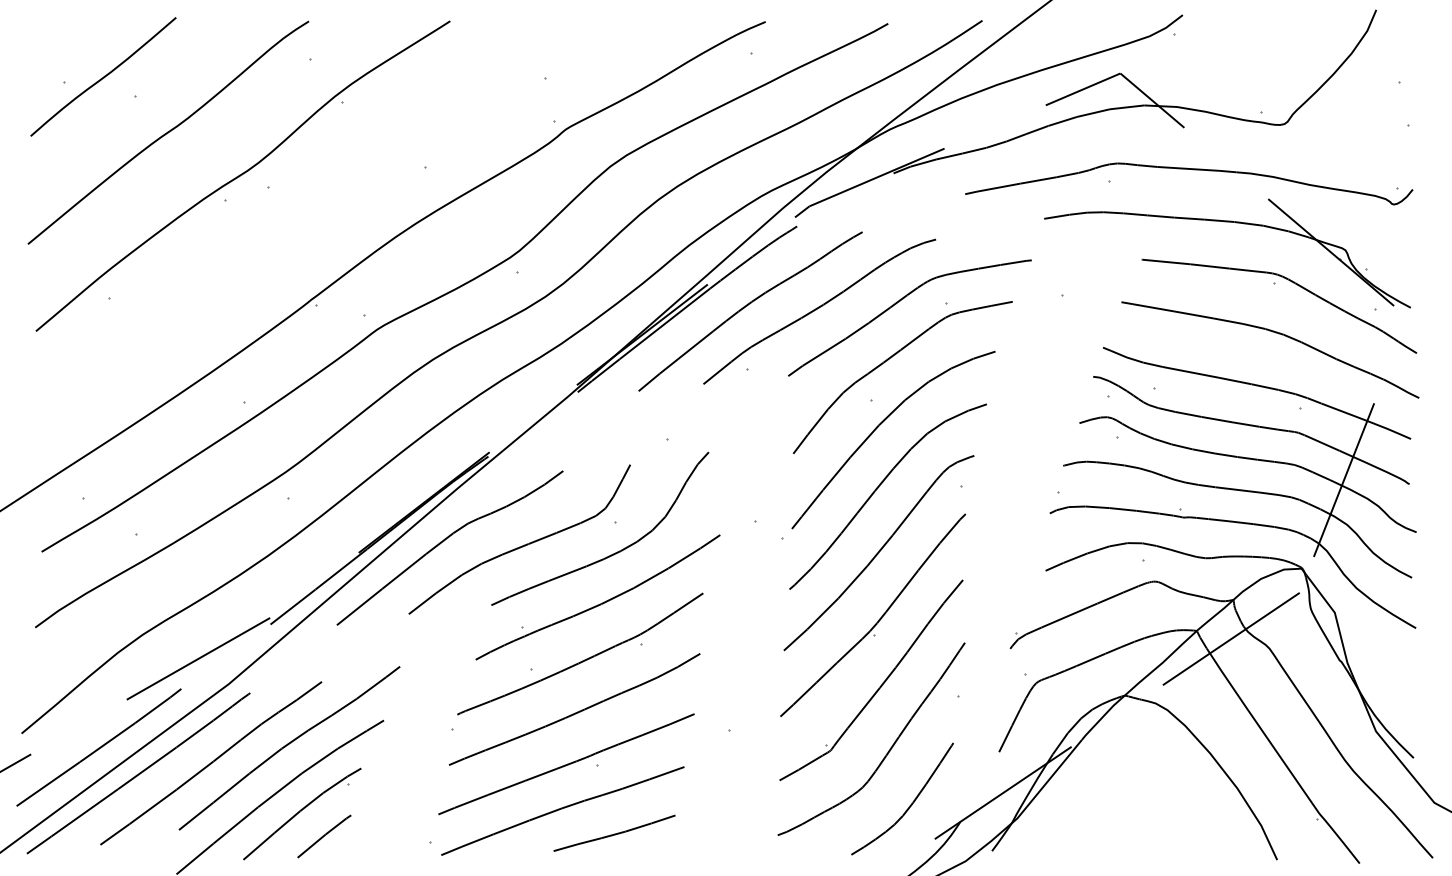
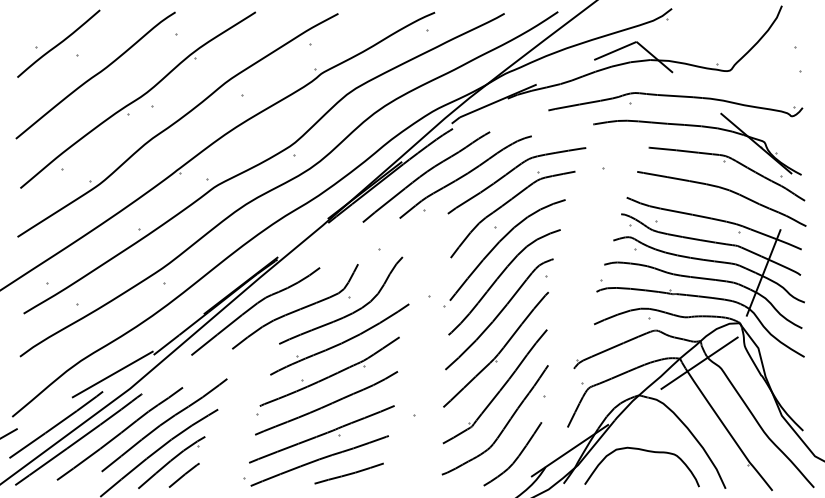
part: (312, 220) -> (177, 125), added
curve: (1134, 794) -> (644, 451), added

